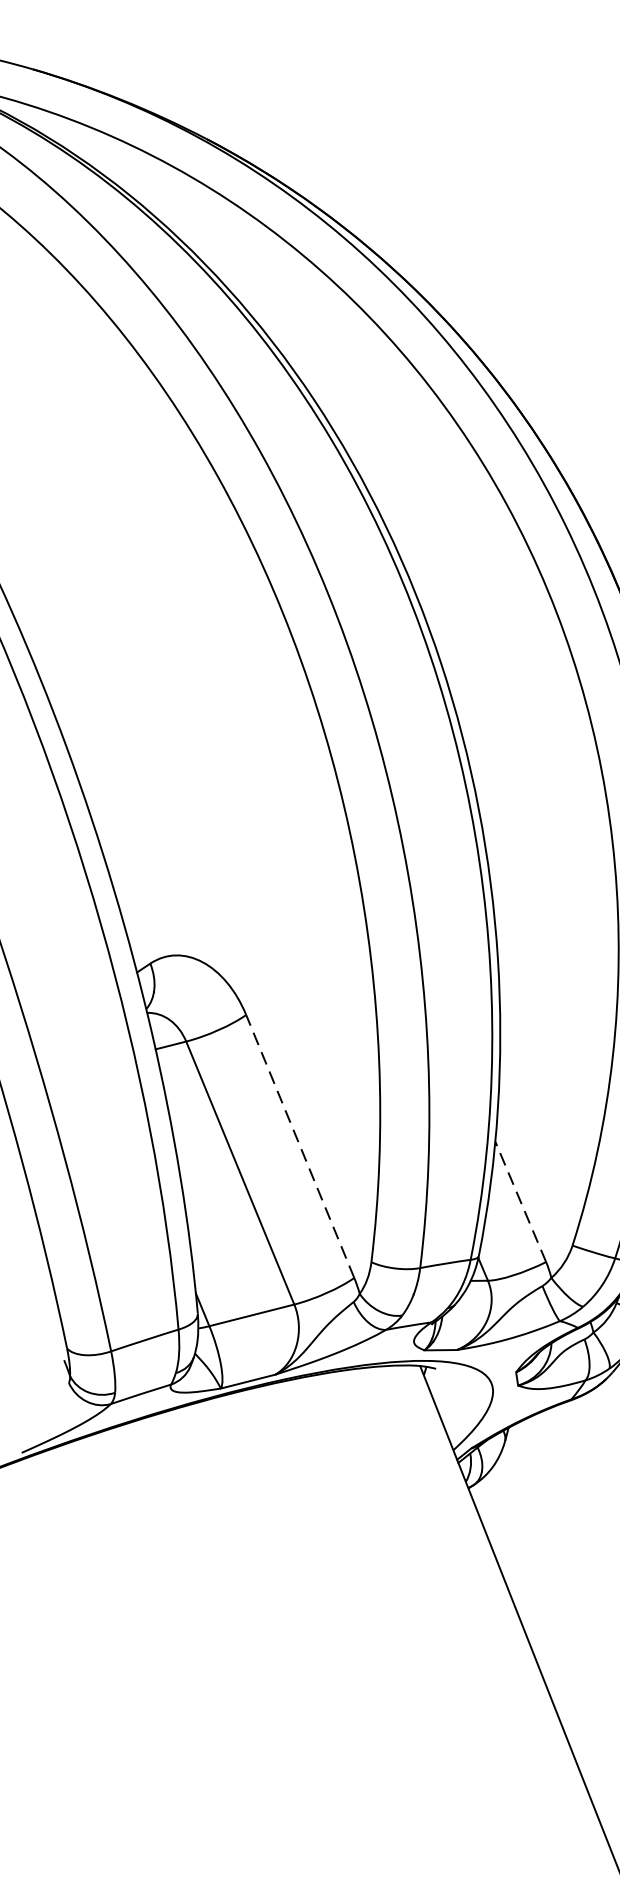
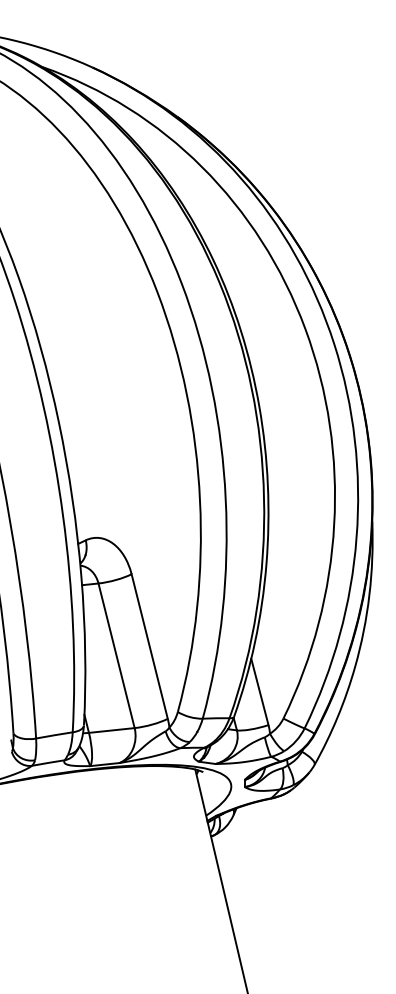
line: (299, 1146) -> (149, 646), dashed -> solid
line: (519, 1201) -> (259, 691), dashed -> solid

